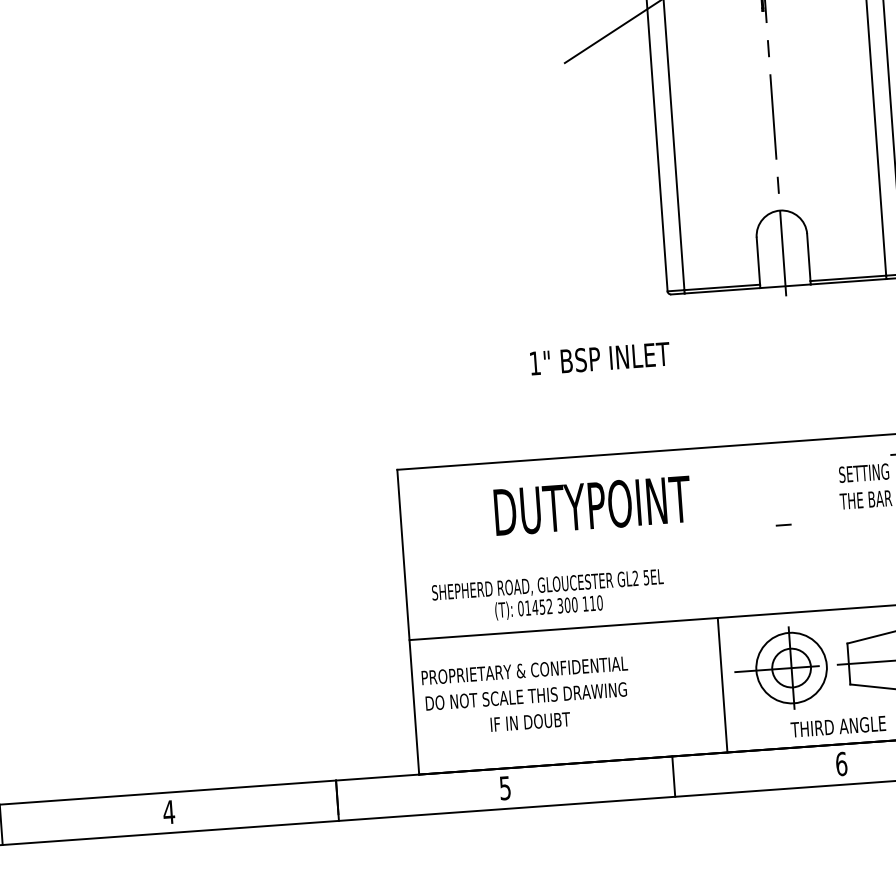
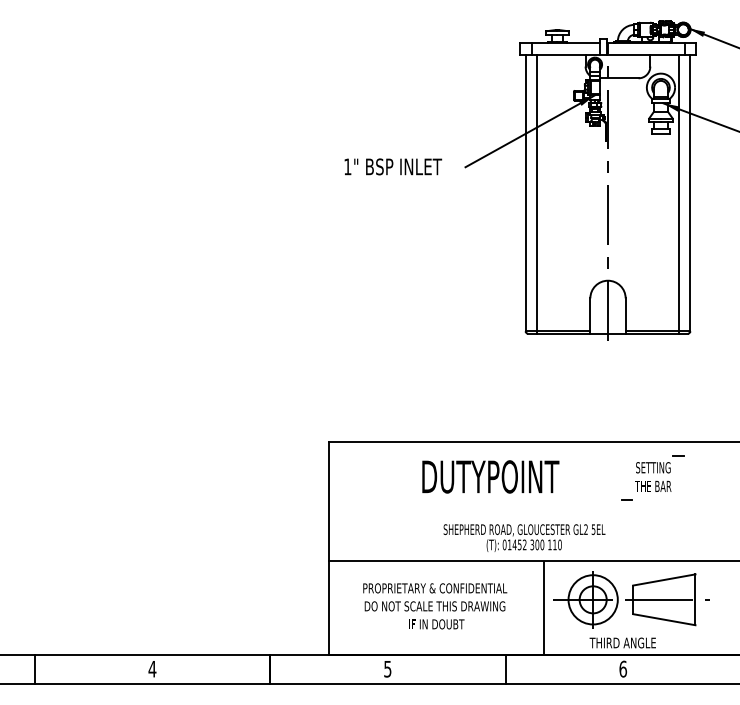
text: (600, 358) -> (393, 166), moved
text: (592, 505) -> (490, 476), moved
line: (783, 524) -> (626, 499), moved
text: (548, 595) -> (524, 537), moved
text: (526, 696) -> (435, 606), moved

